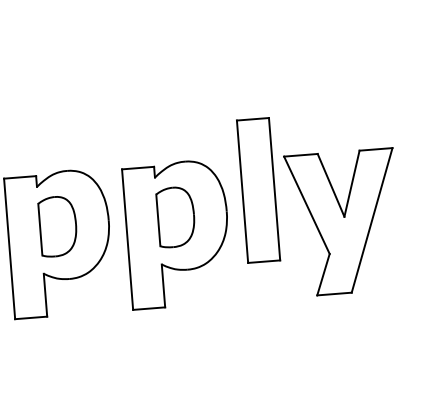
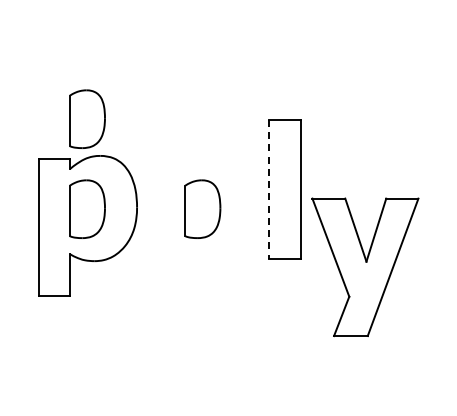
part: (50, 133) -> (87, 118), added
line: (242, 191) -> (269, 189), solid -> dashed
part: (343, 222) -> (365, 267), moved
part: (178, 233) -> (203, 225), removed

